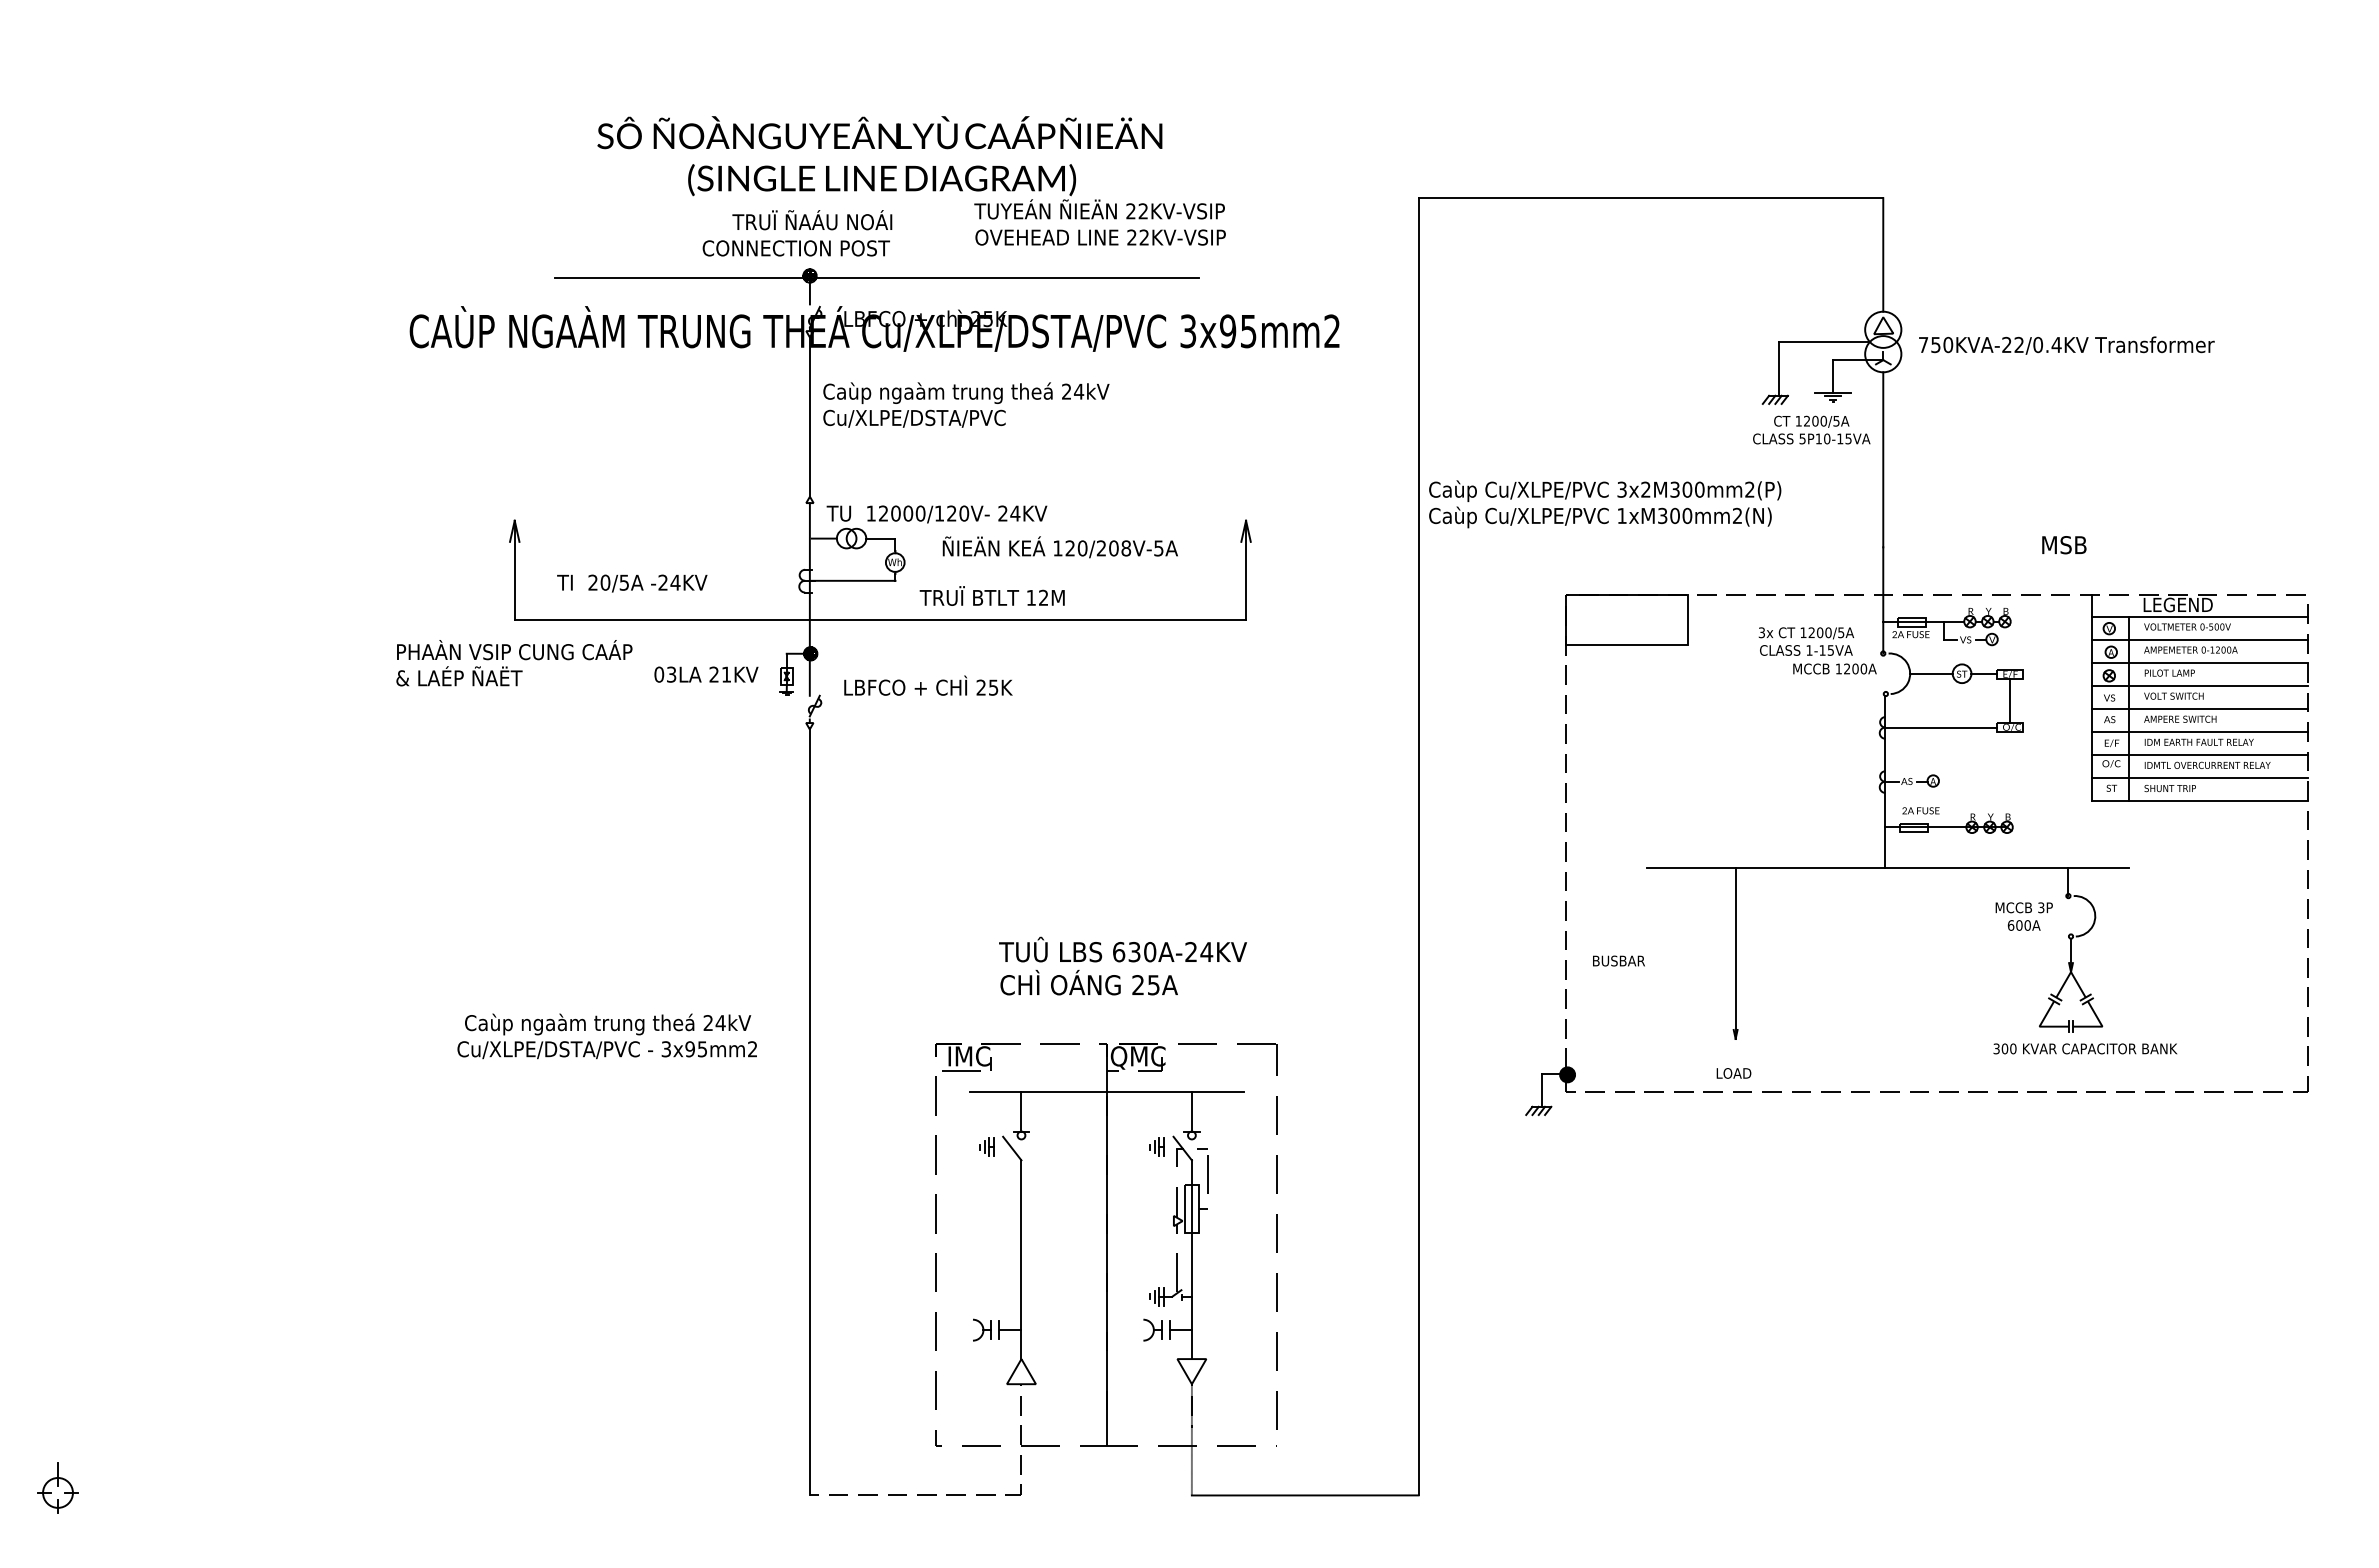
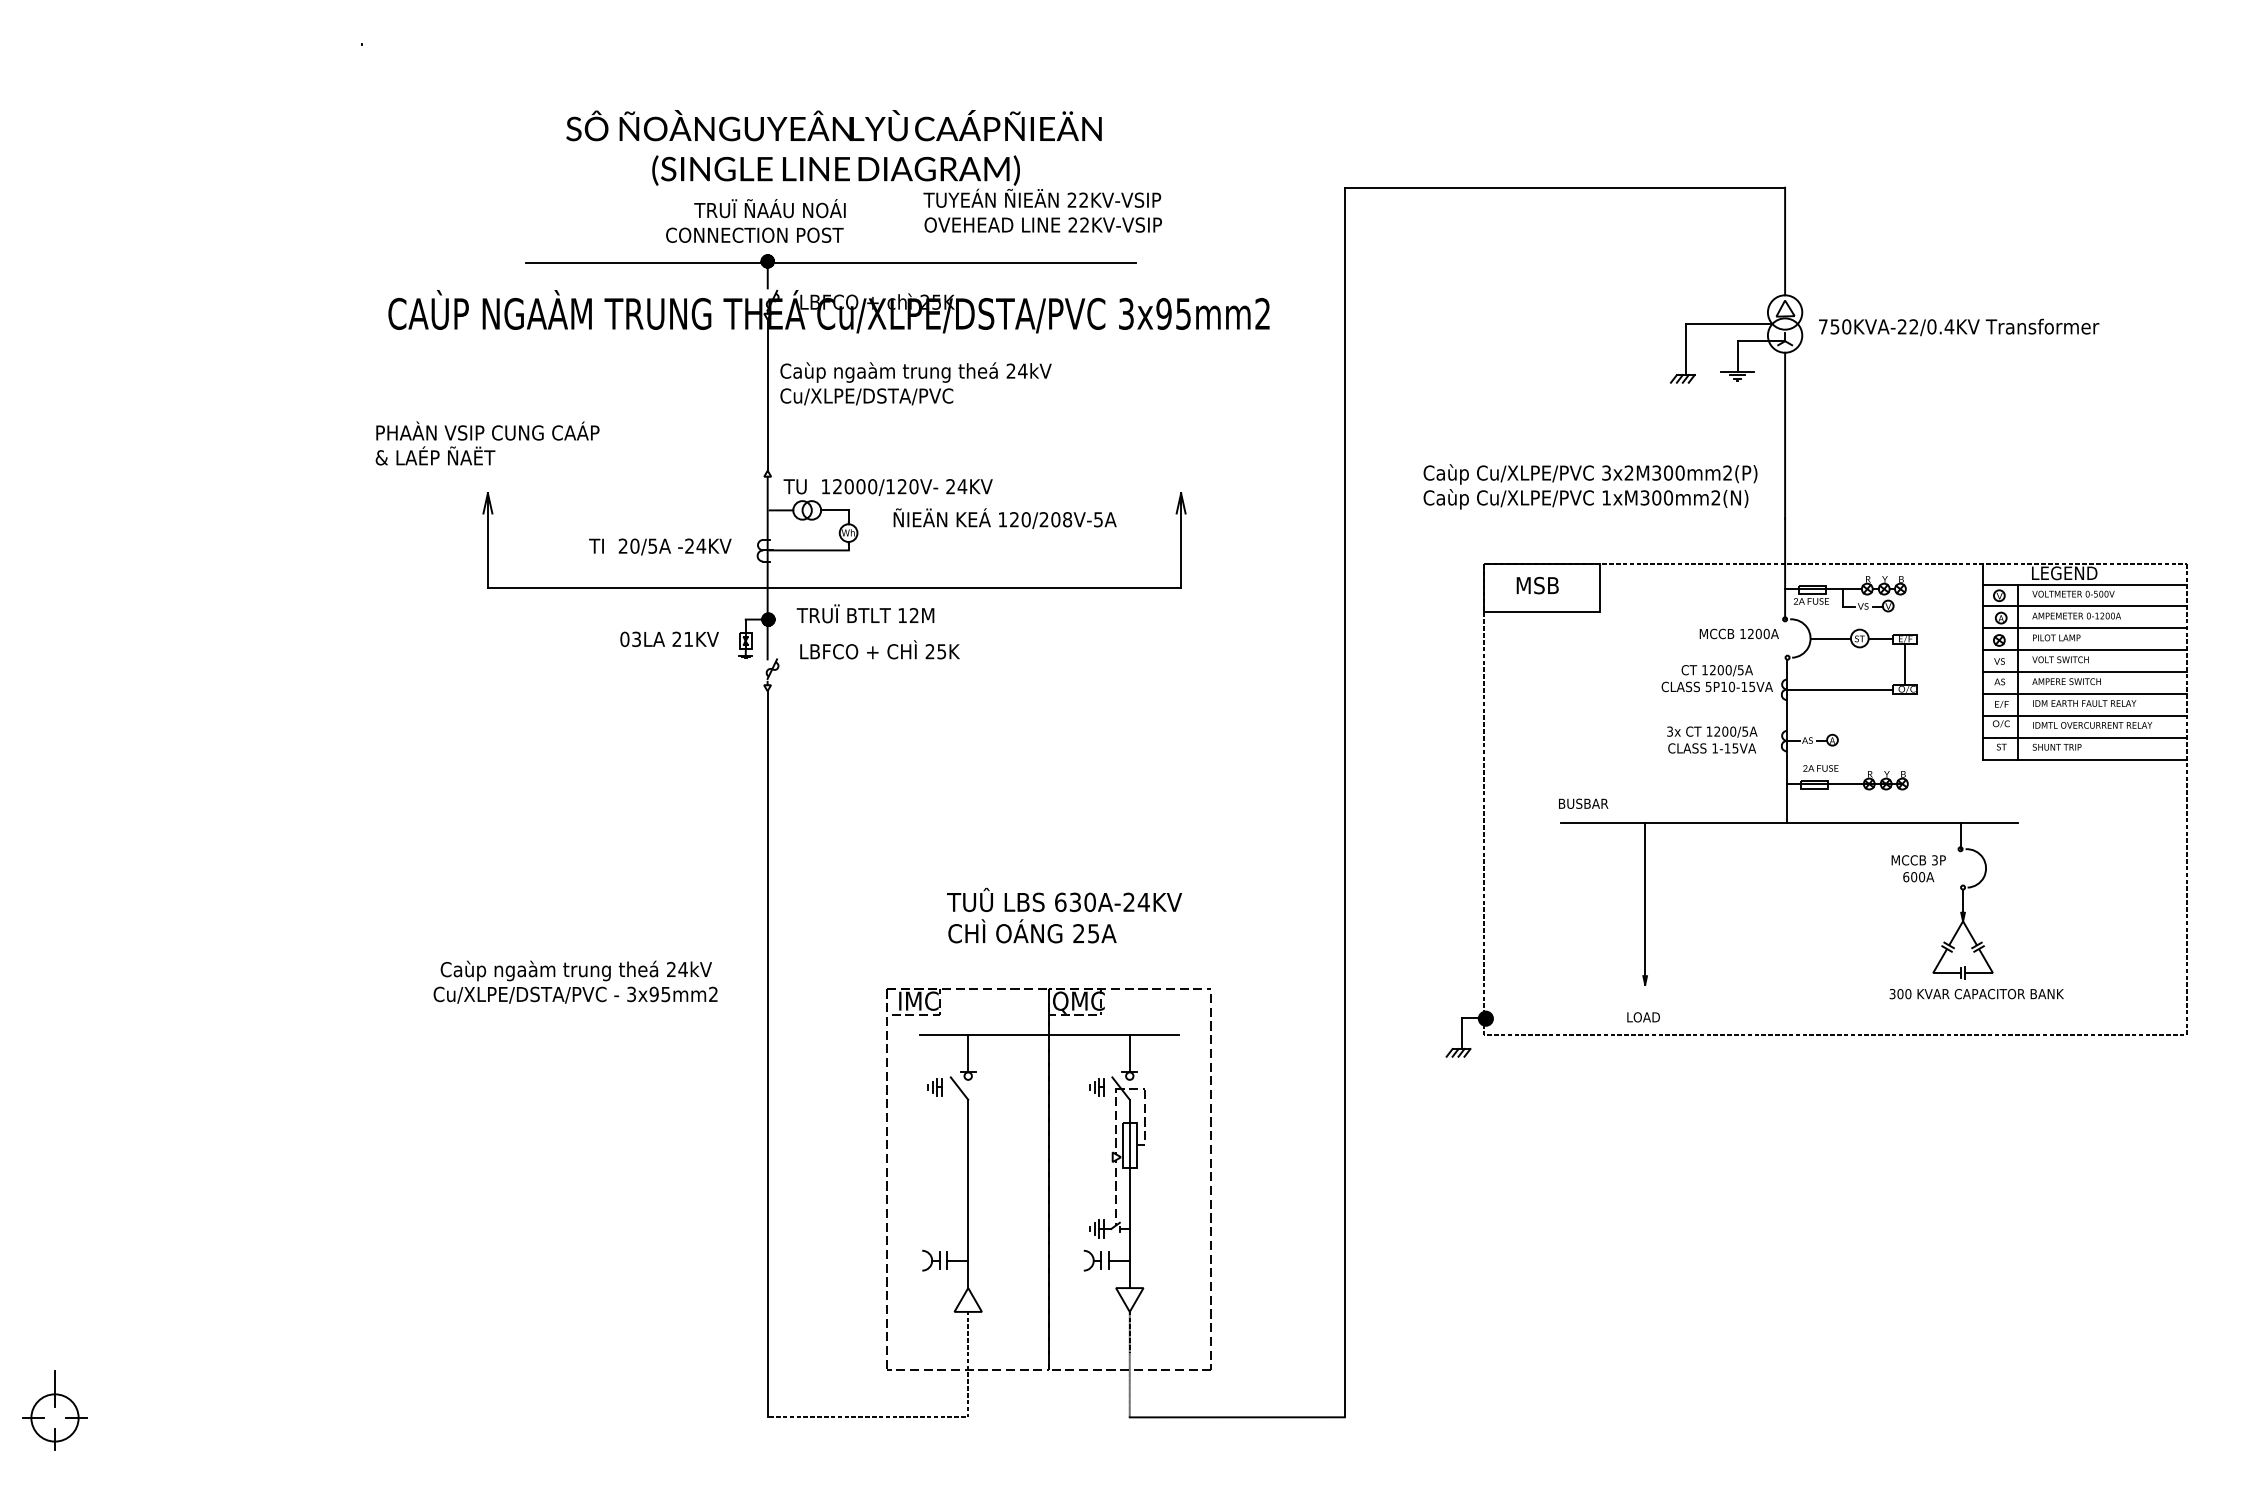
text: (1810, 430) -> (1716, 678), moved
text: (1605, 503) -> (1590, 486), moved
text: (2064, 545) -> (1537, 585), moved
text: (632, 583) -> (660, 546), moved
text: (992, 595) -> (865, 613), moved
text: (1806, 641) -> (1712, 739), moved
text: (514, 663) -> (487, 443), moved
text: (1618, 960) -> (1583, 803), moved
part: (57, 1488) -> (54, 1410), size x1.67

